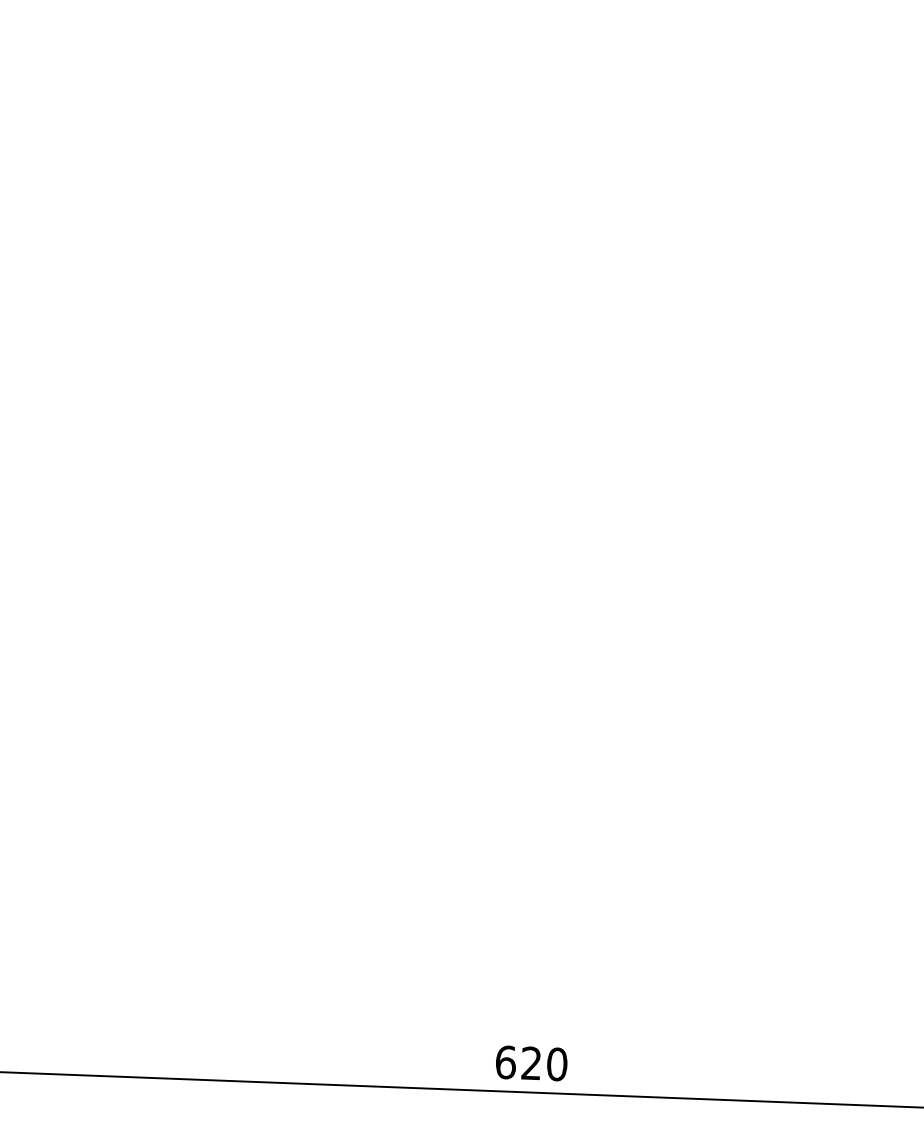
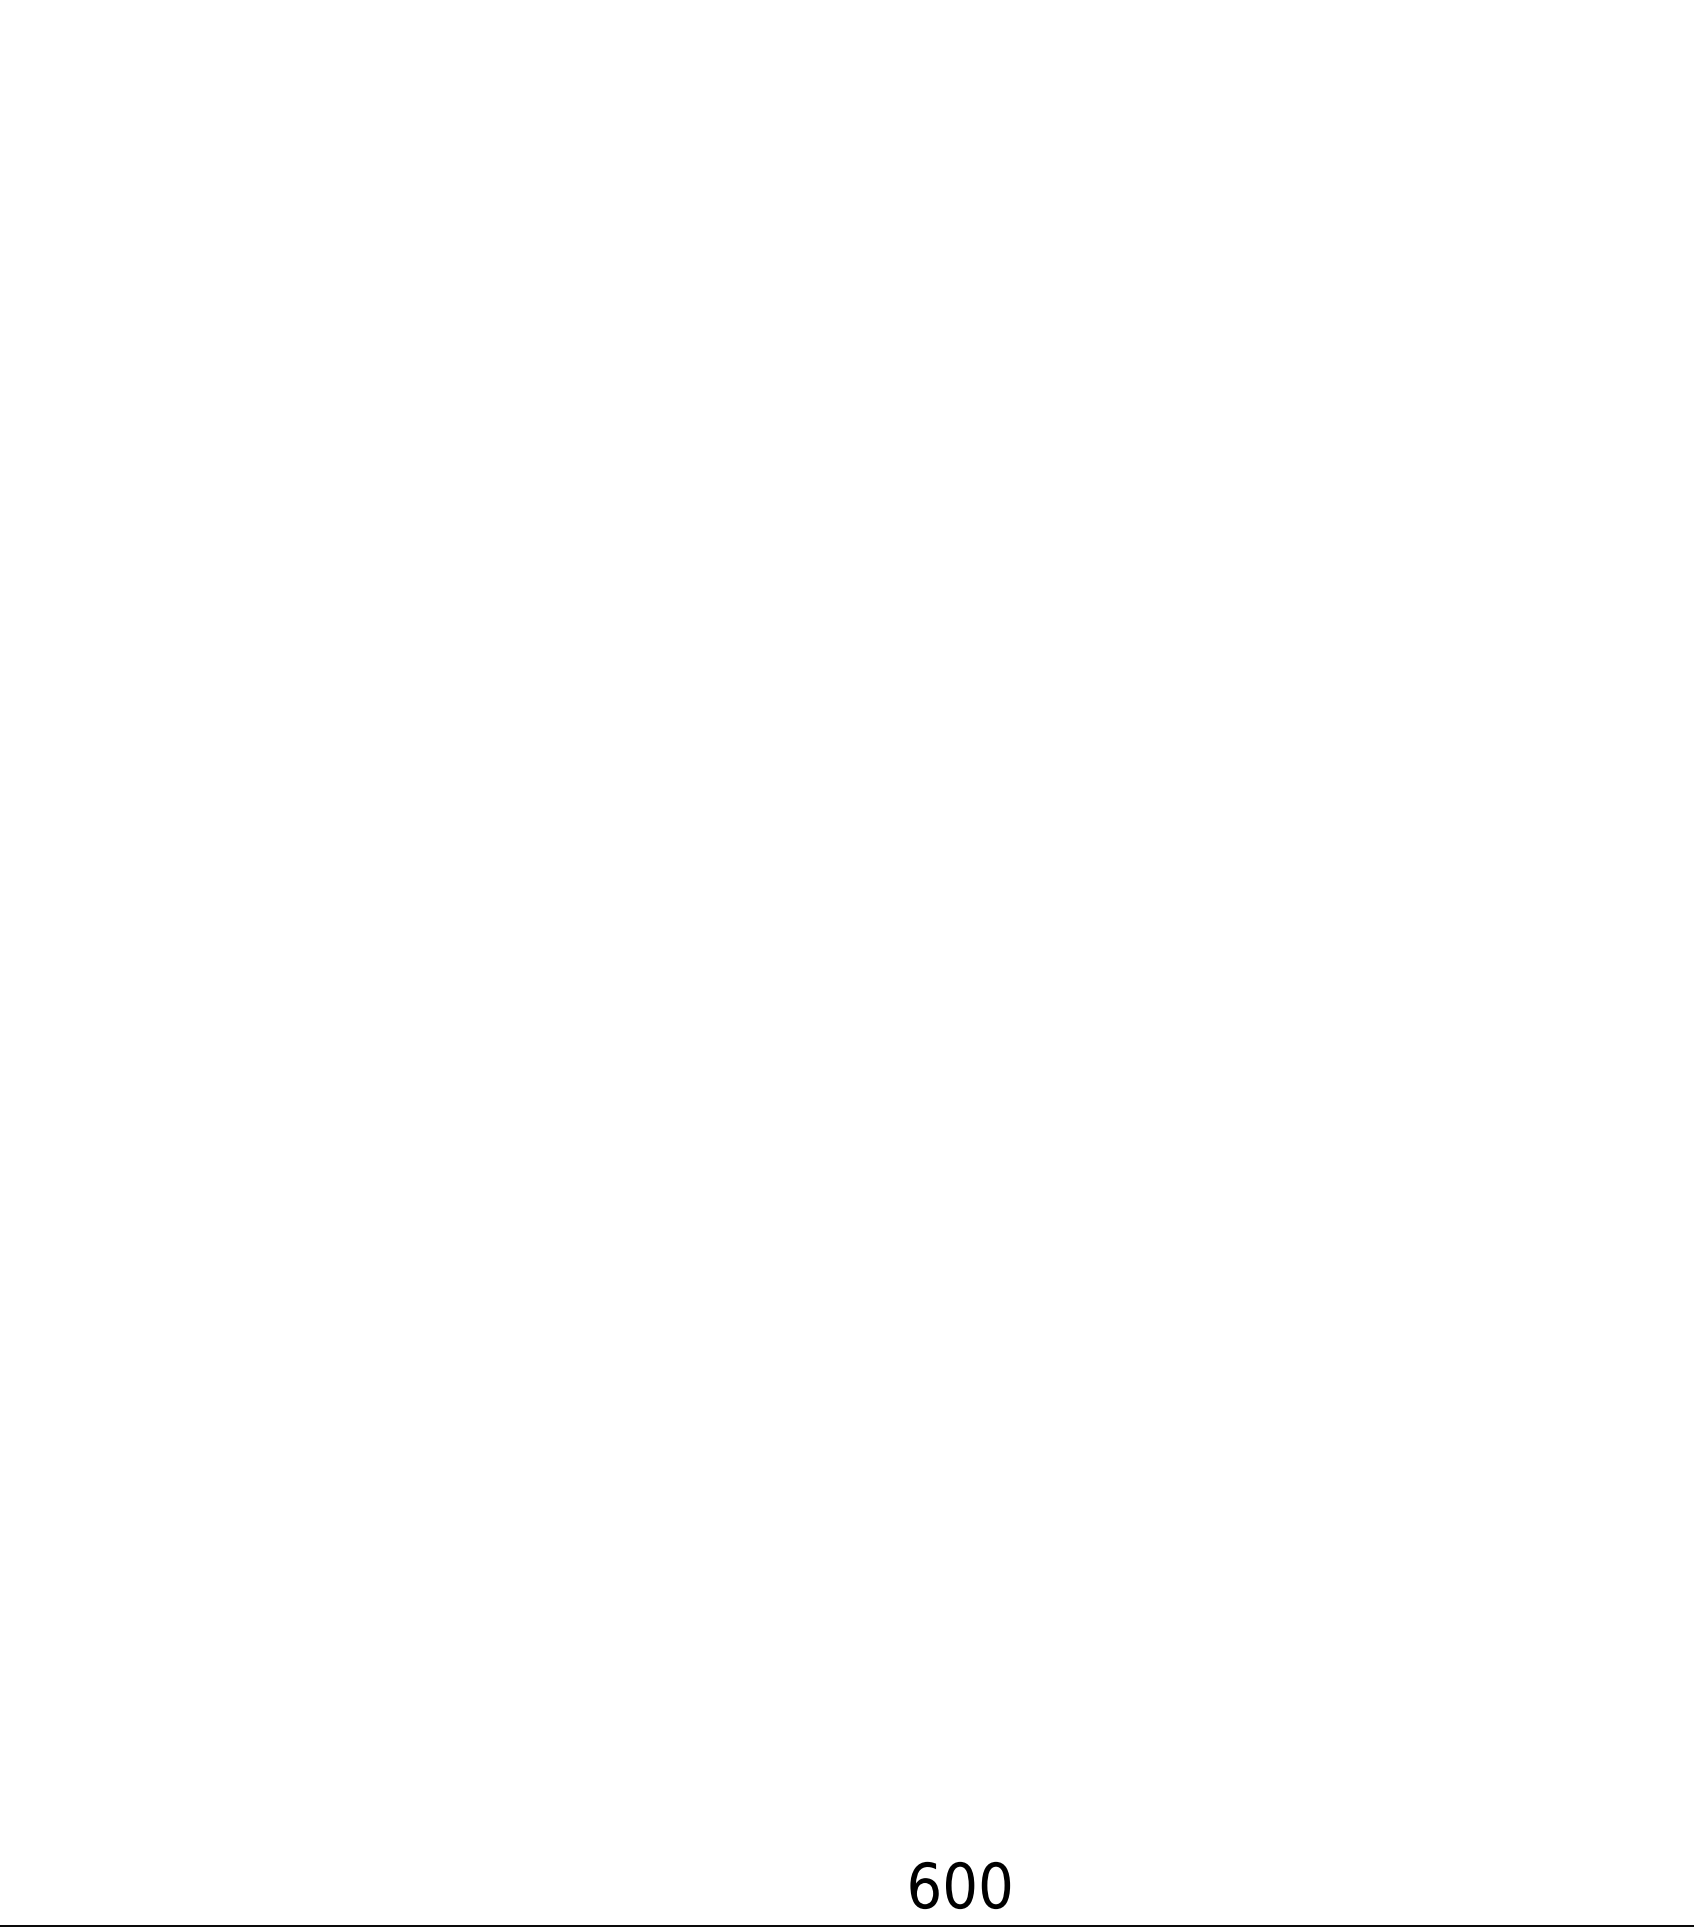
text: (531, 1063) -> (960, 1885), 620 -> 600

